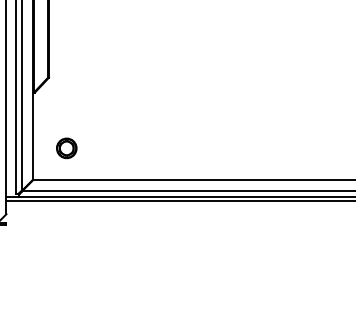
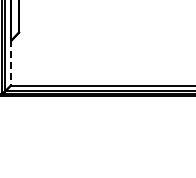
line: (31, 135) -> (10, 62), solid -> dashed
part: (66, 149) -> (28, 69), removed

